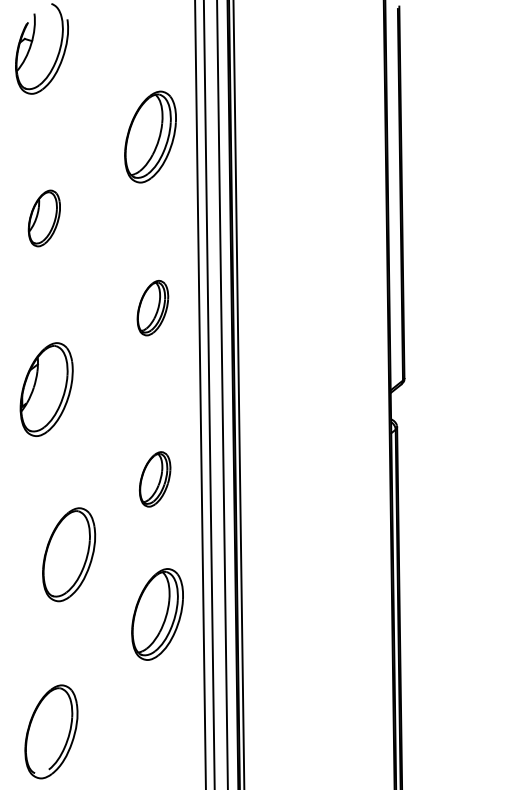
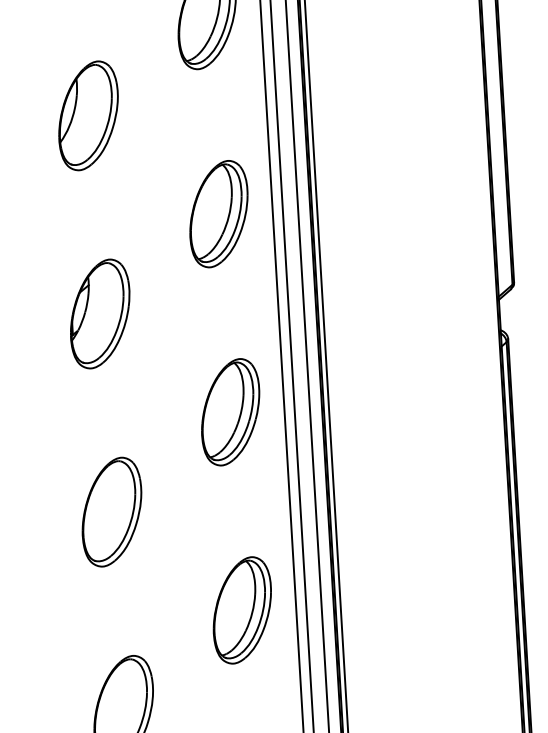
part: (44, 218) -> (88, 115), size x1.67
part: (152, 307) -> (218, 213), size x1.67
part: (154, 479) -> (229, 412), size x1.67
part: (69, 554) -> (112, 511), moved
part: (157, 614) -> (242, 610), moved

